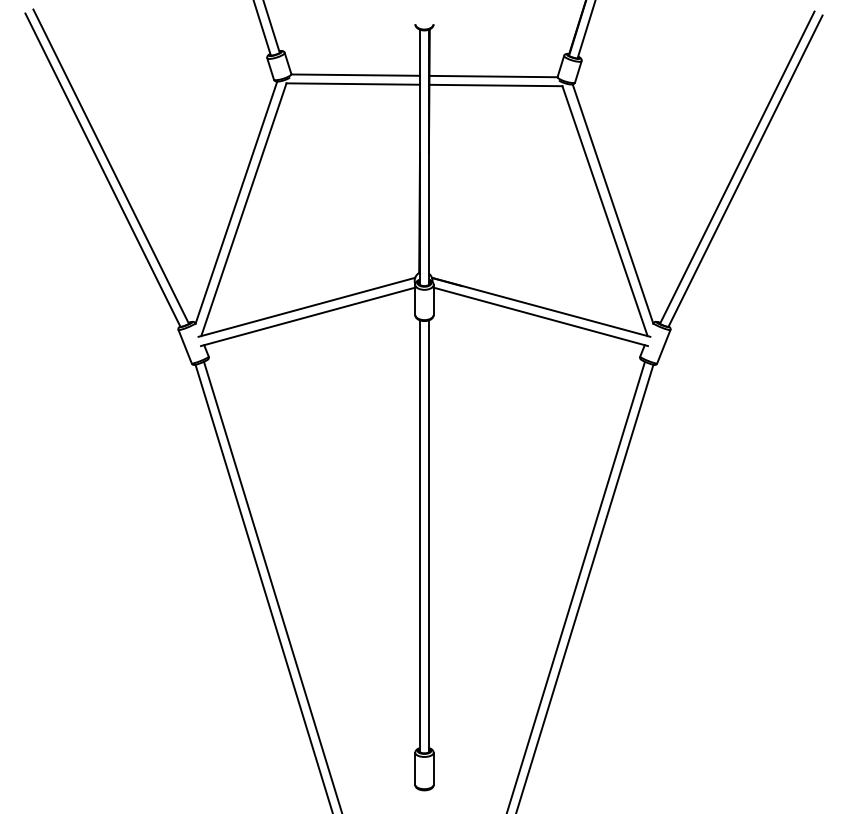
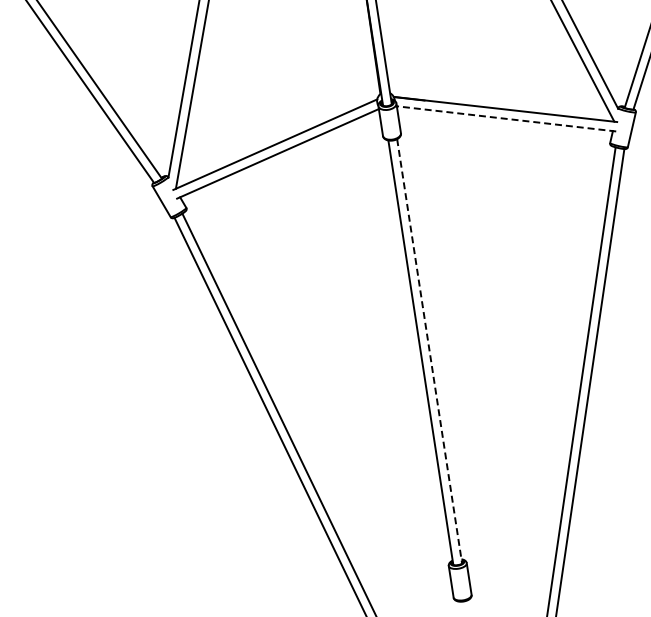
line: (540, 316) -> (506, 118), solid -> dashed
line: (428, 536) -> (429, 351), solid -> dashed

